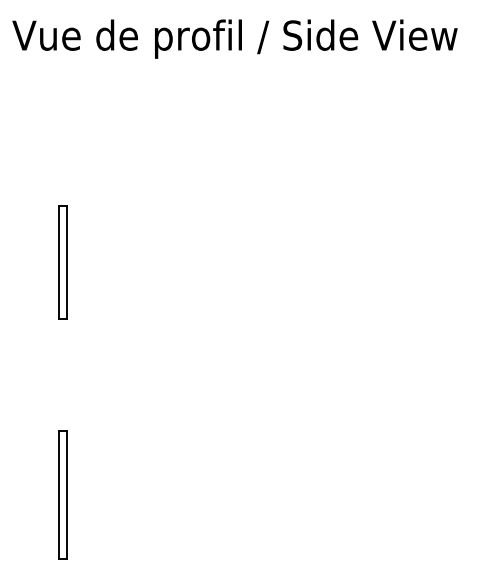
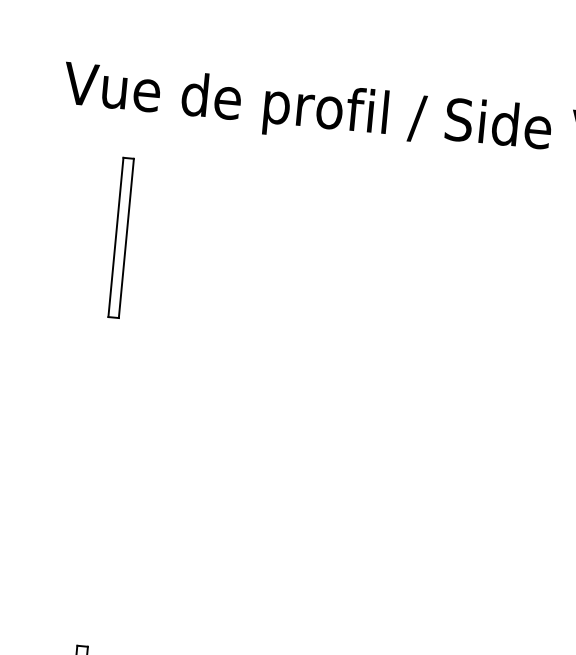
part: (62, 262) -> (120, 238), moved

